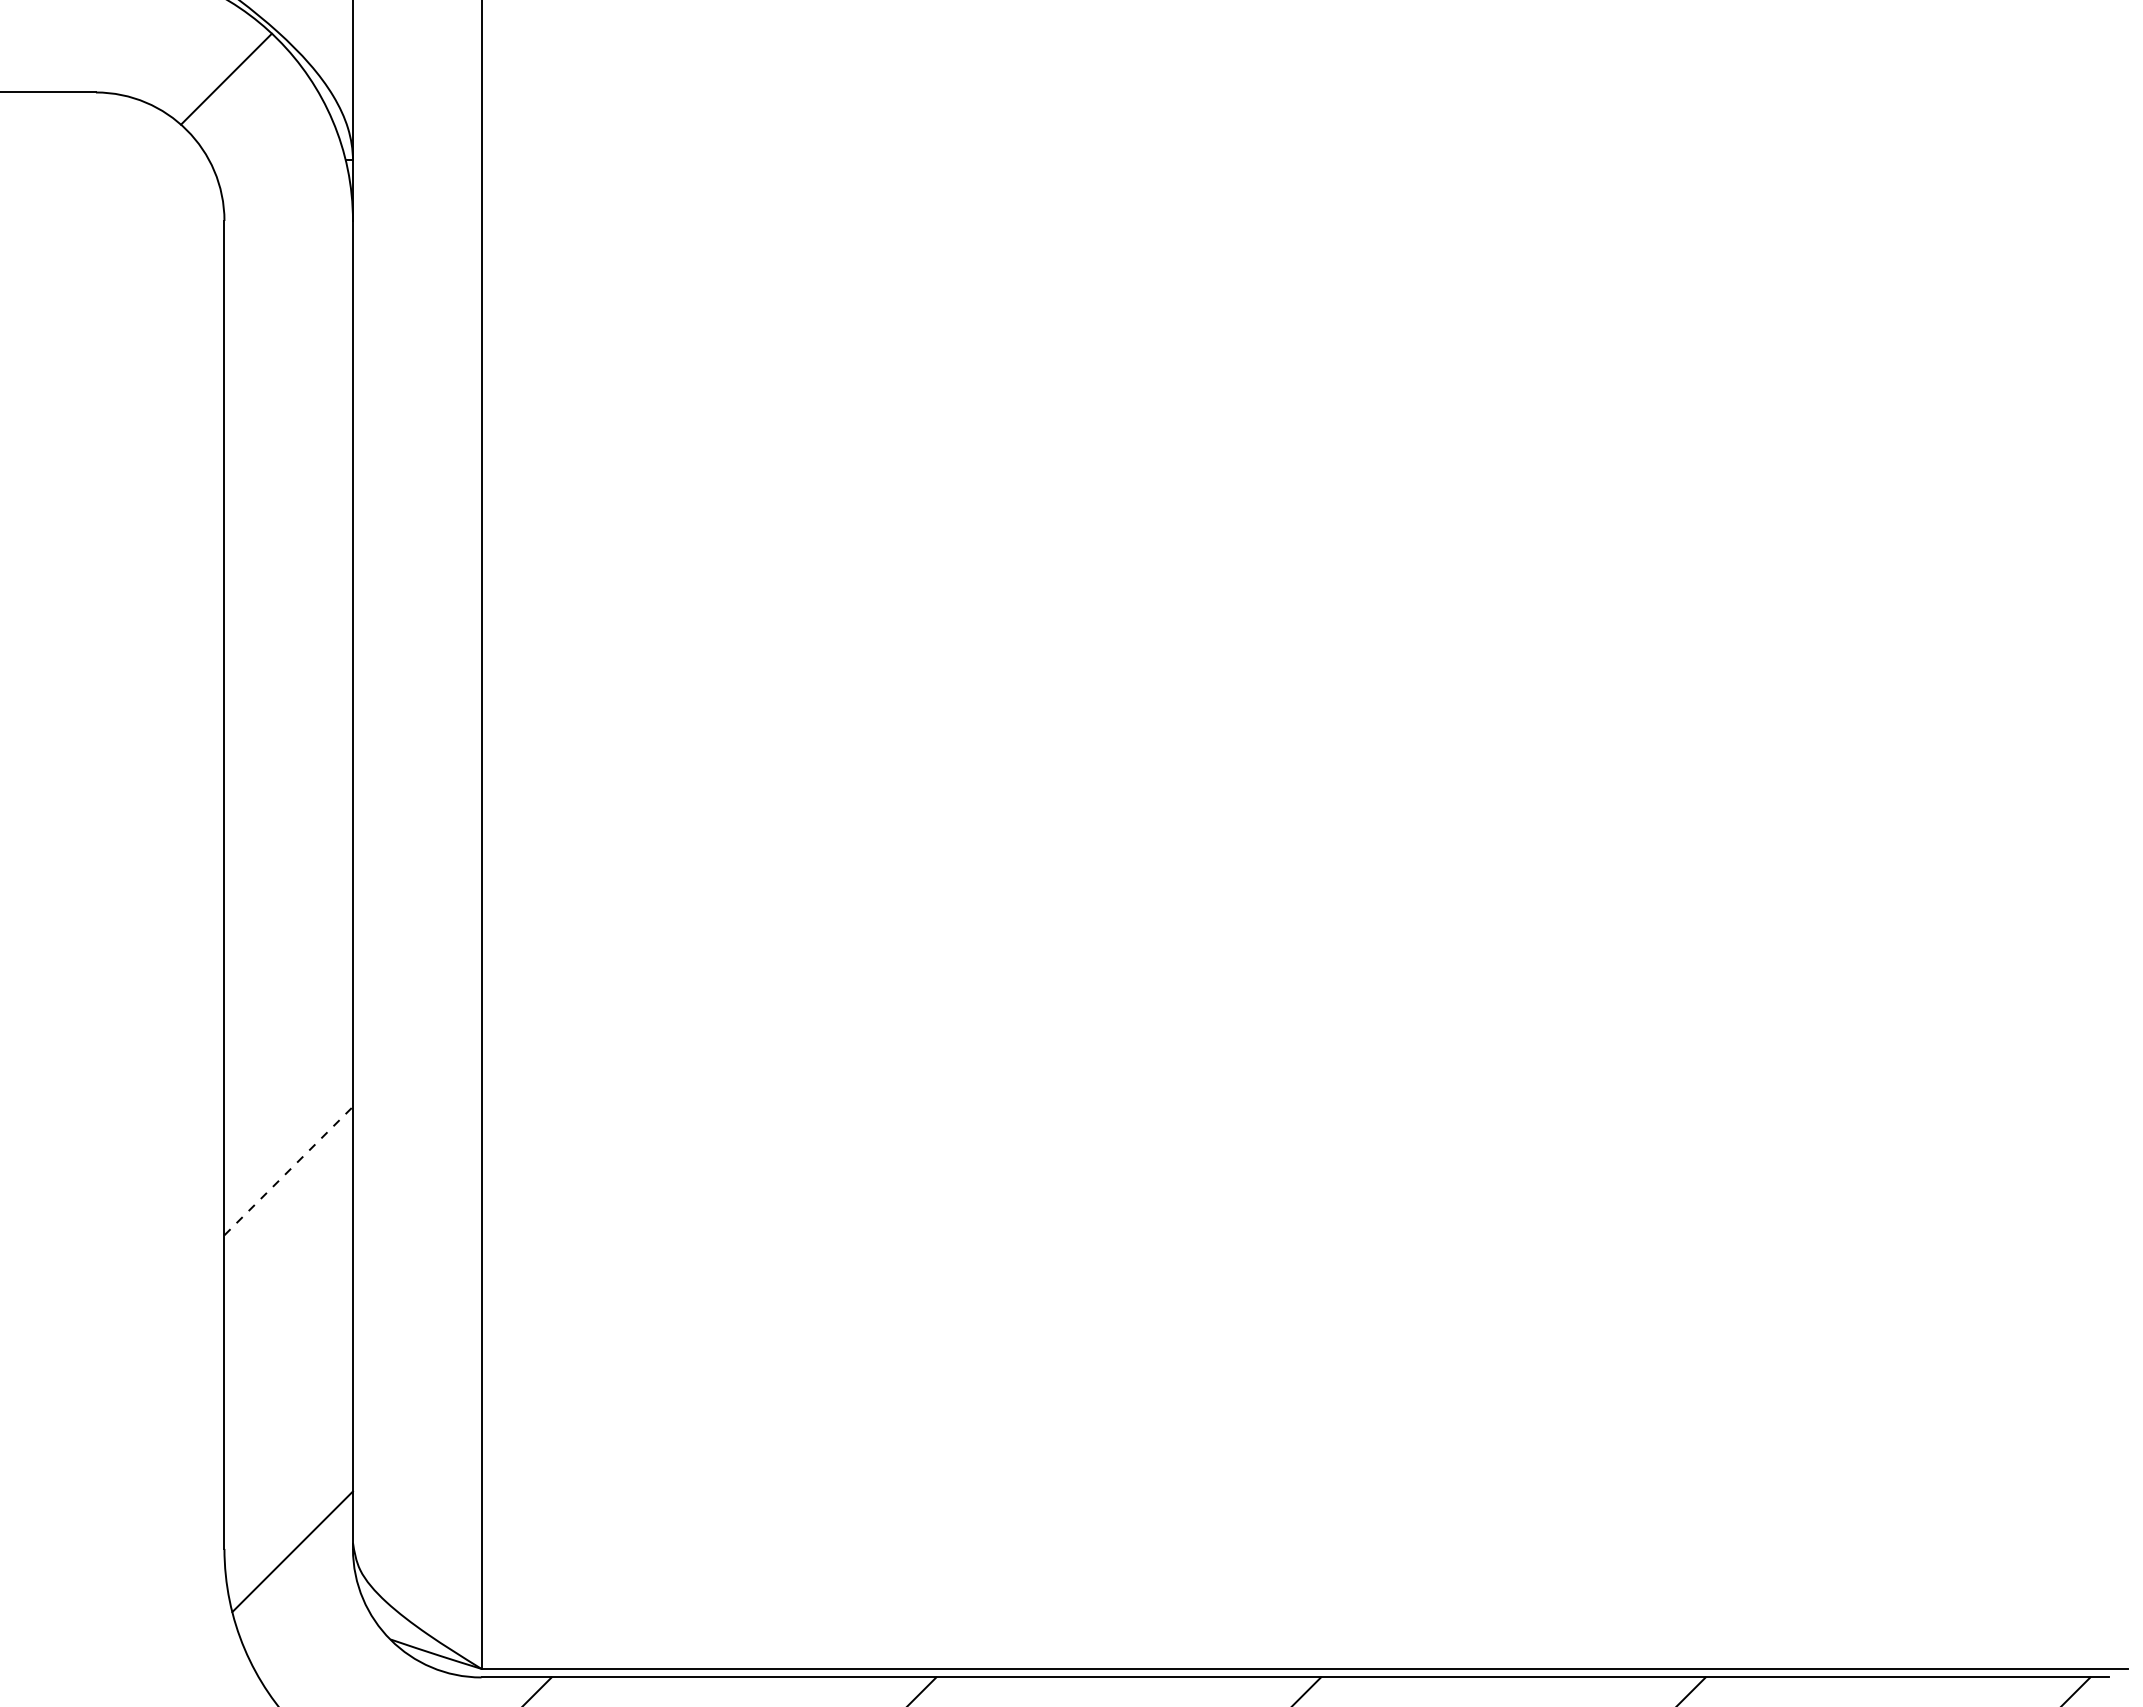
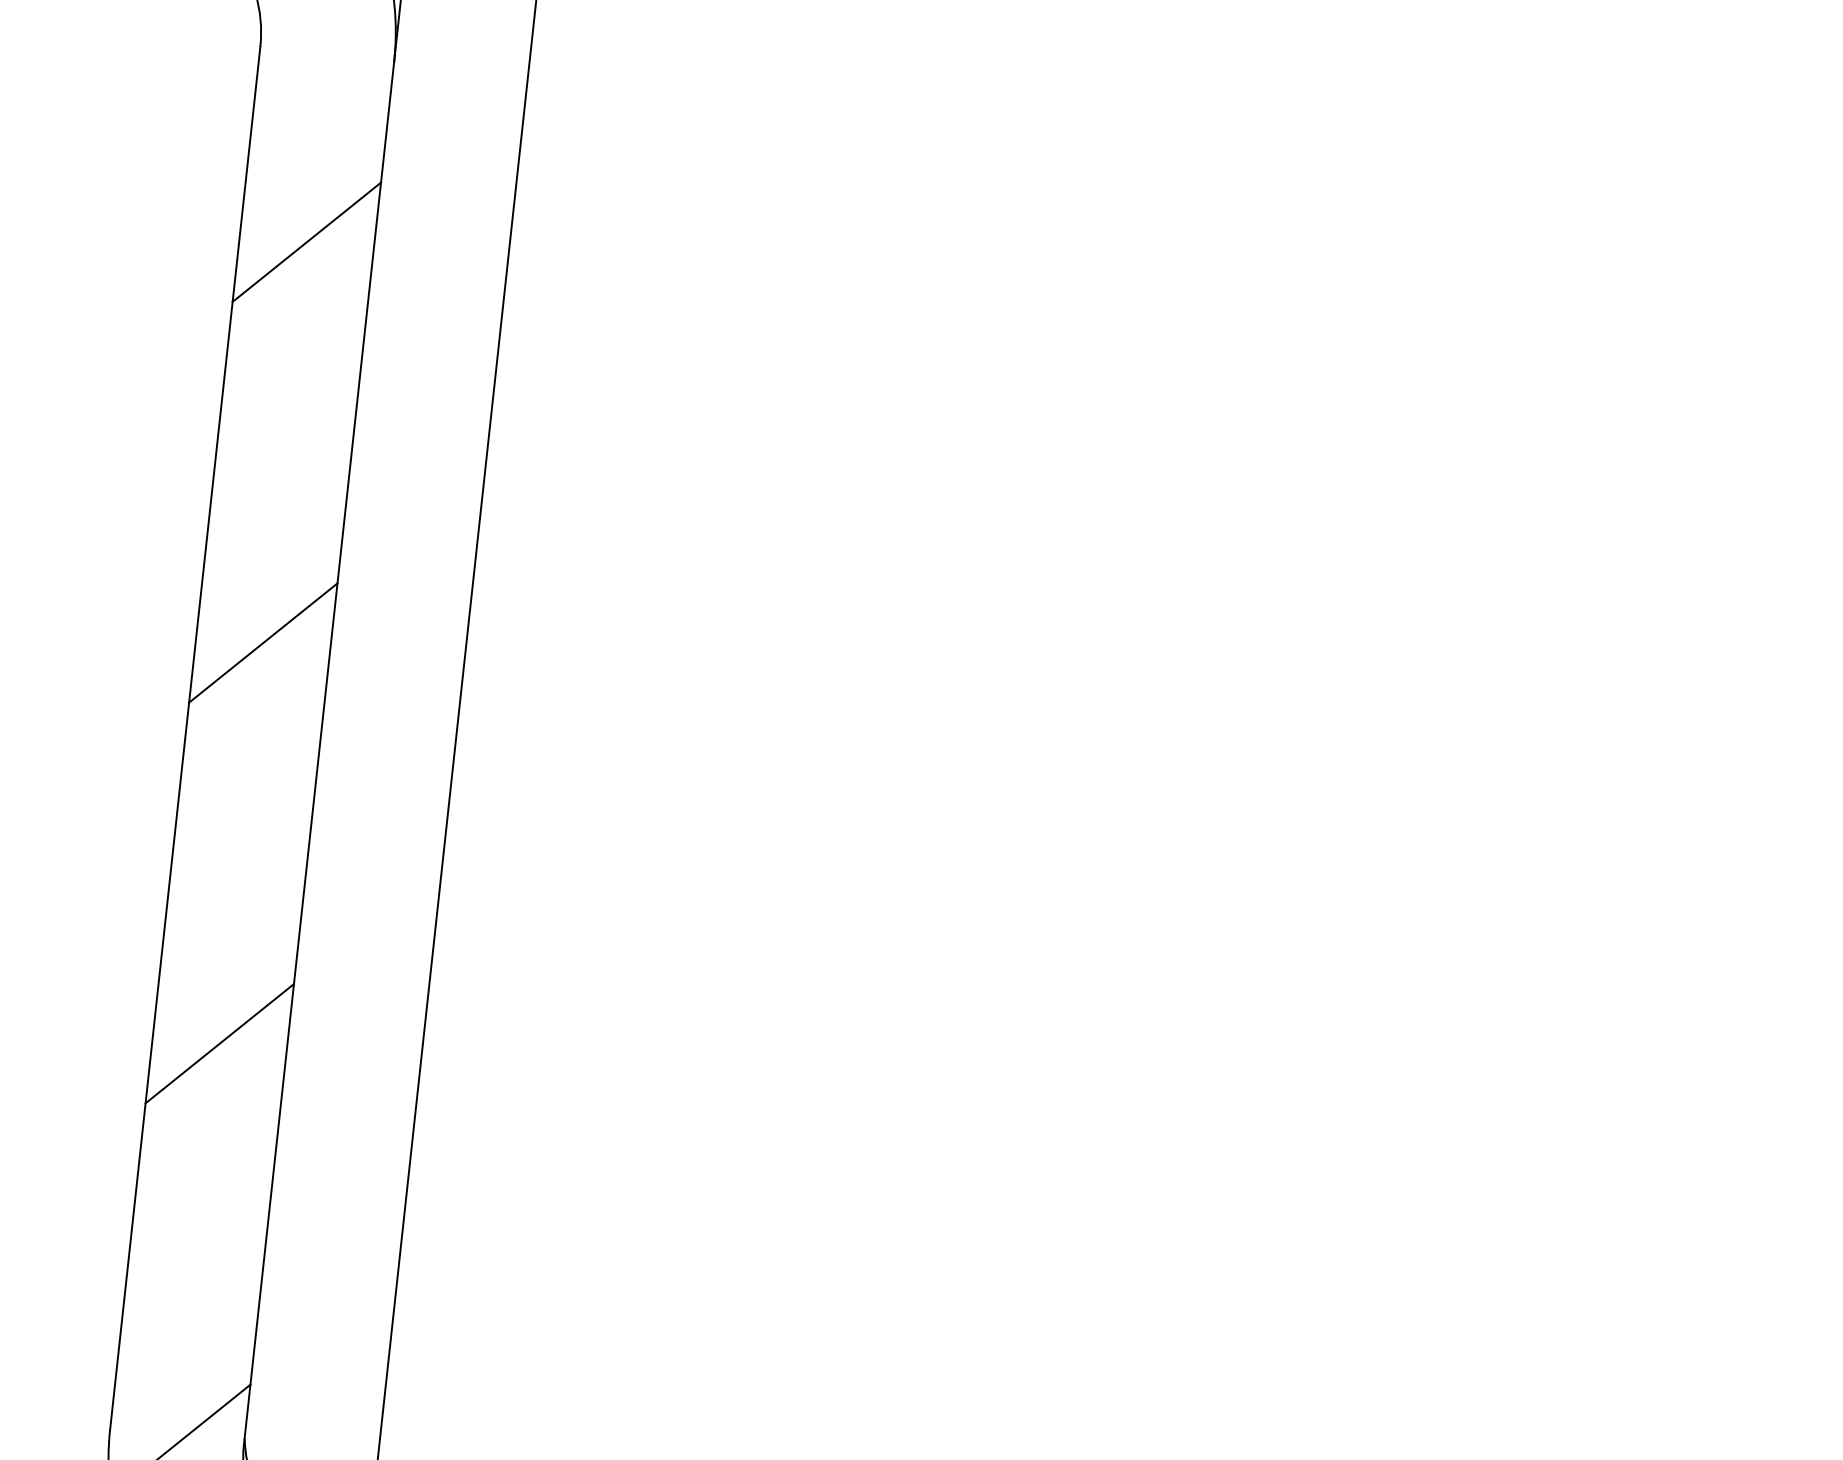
line: (288, 401) -> (306, 242), added
line: (288, 786) -> (263, 643), added
line: (288, 1171) -> (219, 1044), dashed -> solid

